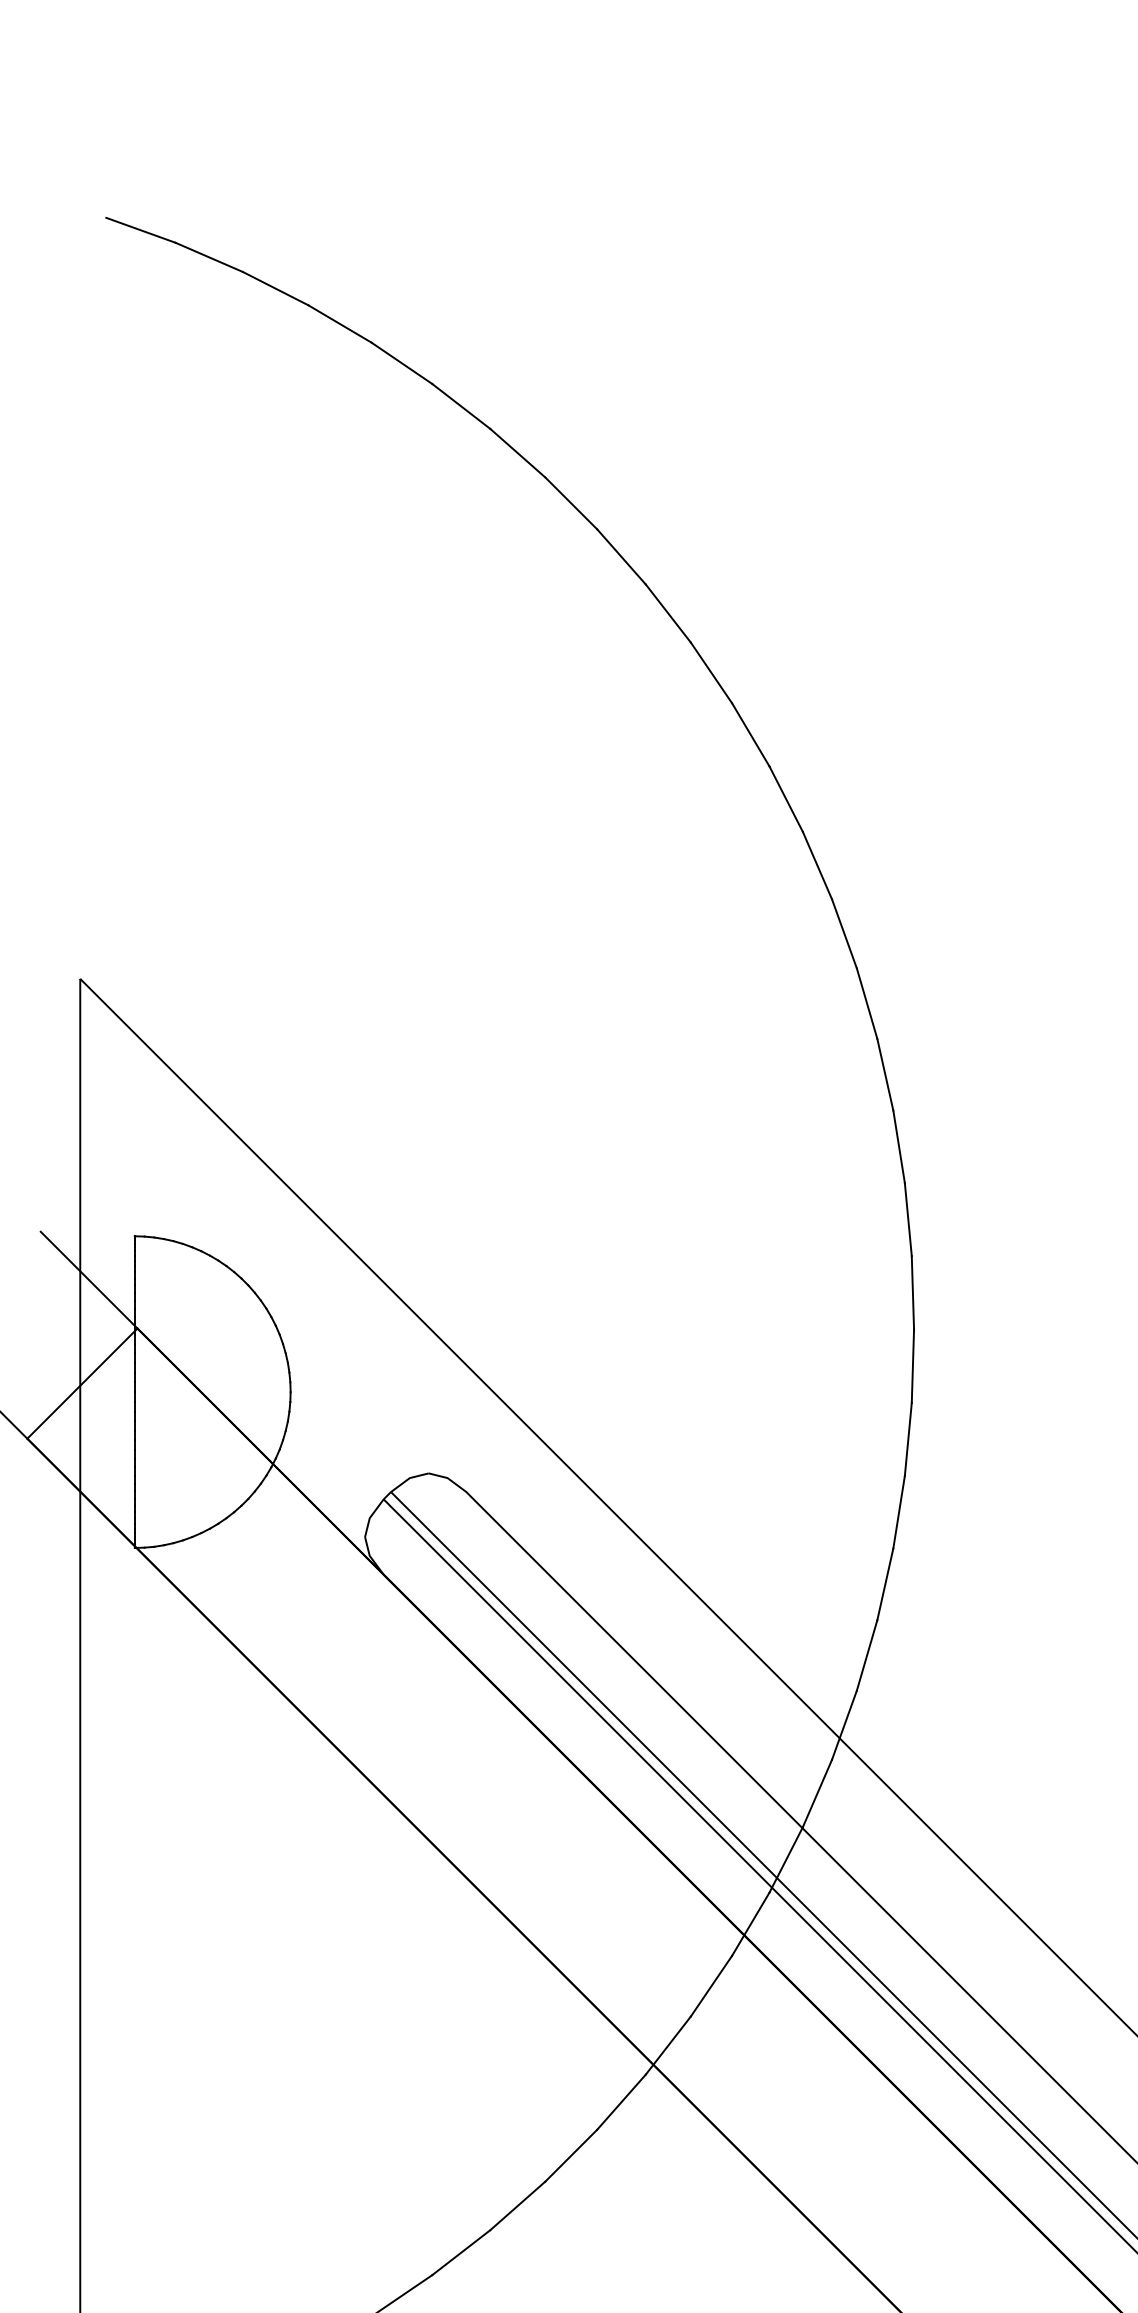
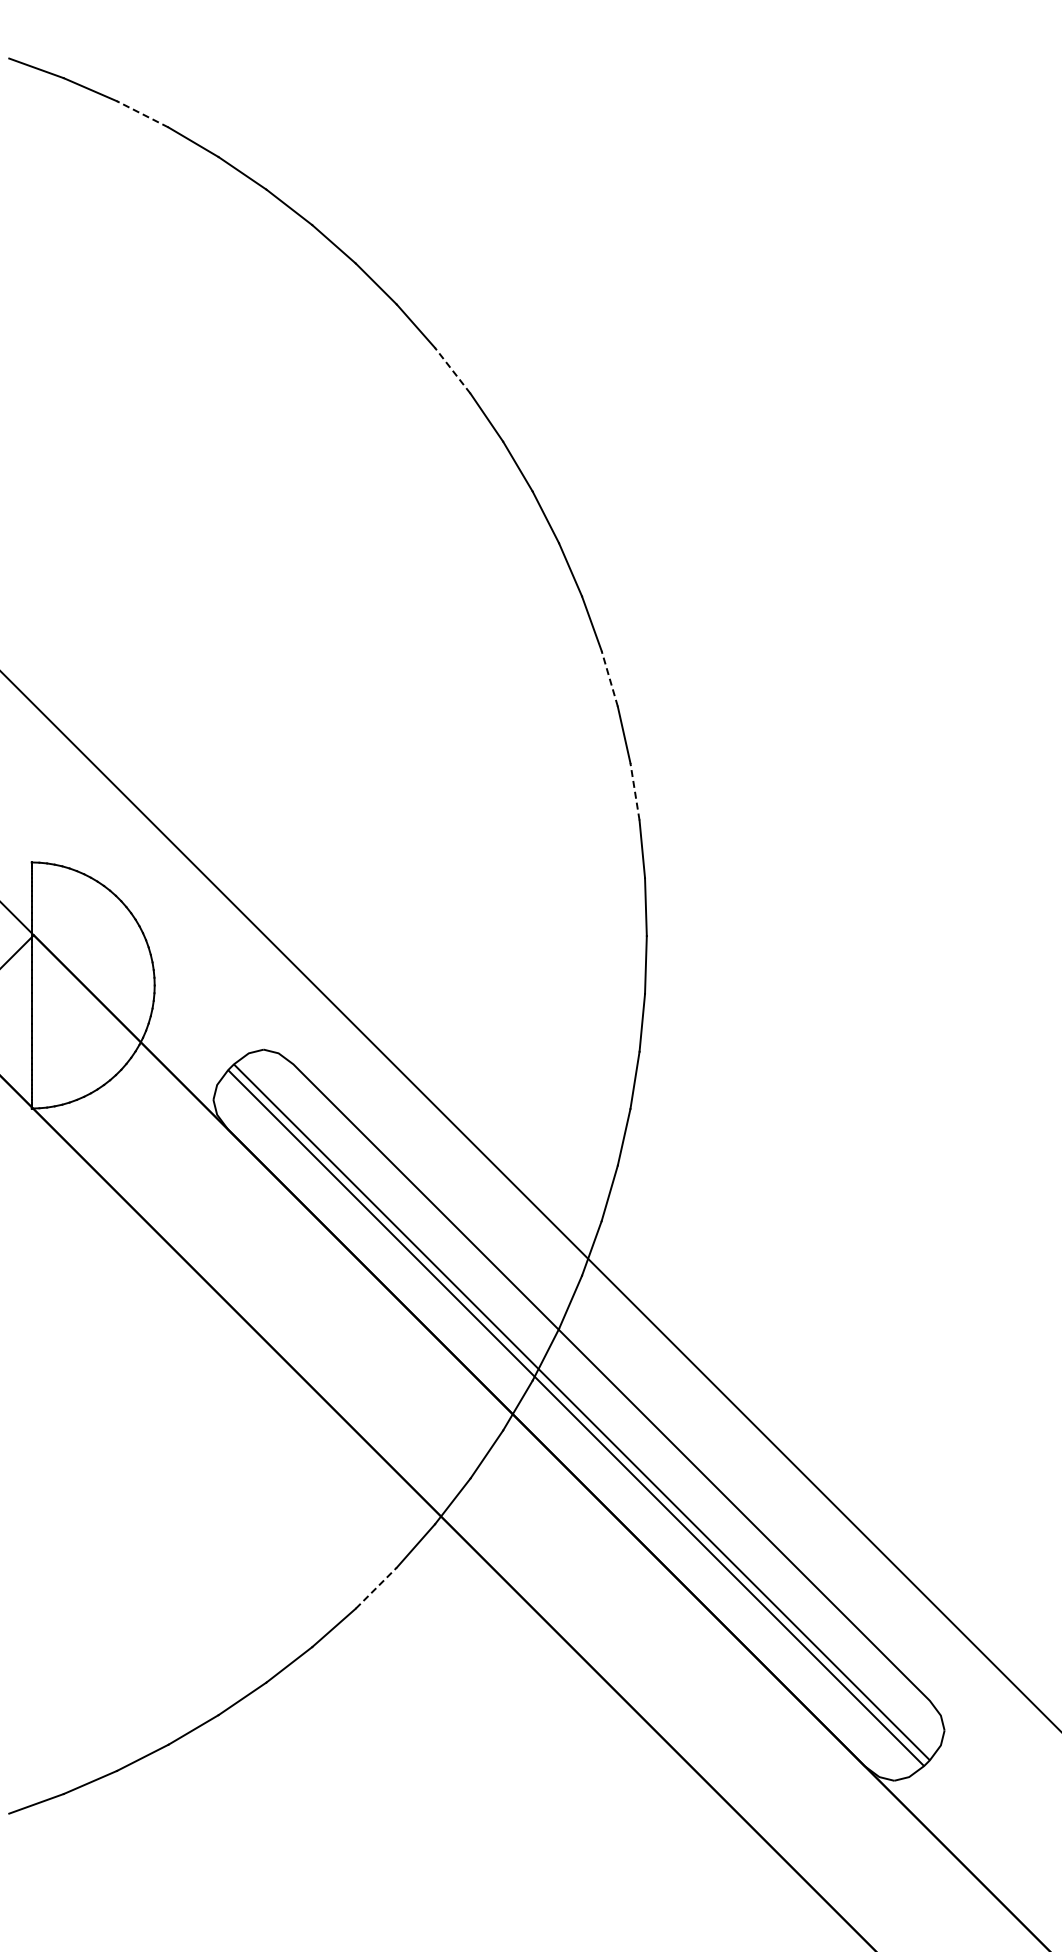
line: (275, 288) -> (142, 114), solid -> dashed
line: (667, 613) -> (452, 370), solid -> dashed
line: (866, 1003) -> (609, 678), solid -> dashed
line: (899, 1146) -> (635, 791), solid -> dashed
line: (571, 2154) -> (376, 1587), solid -> dashed

